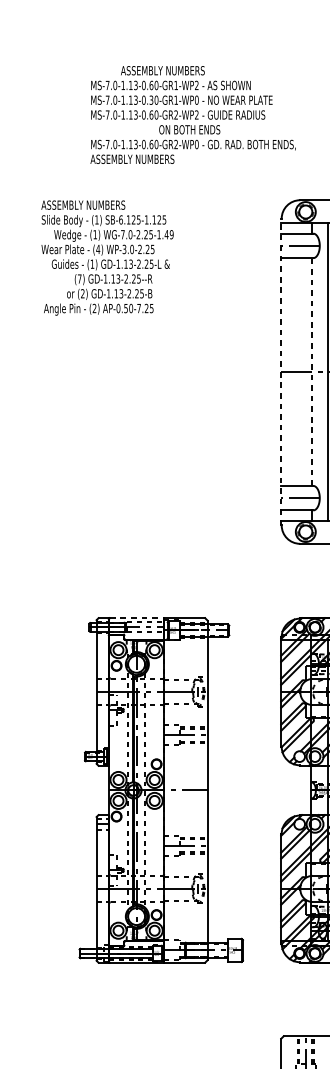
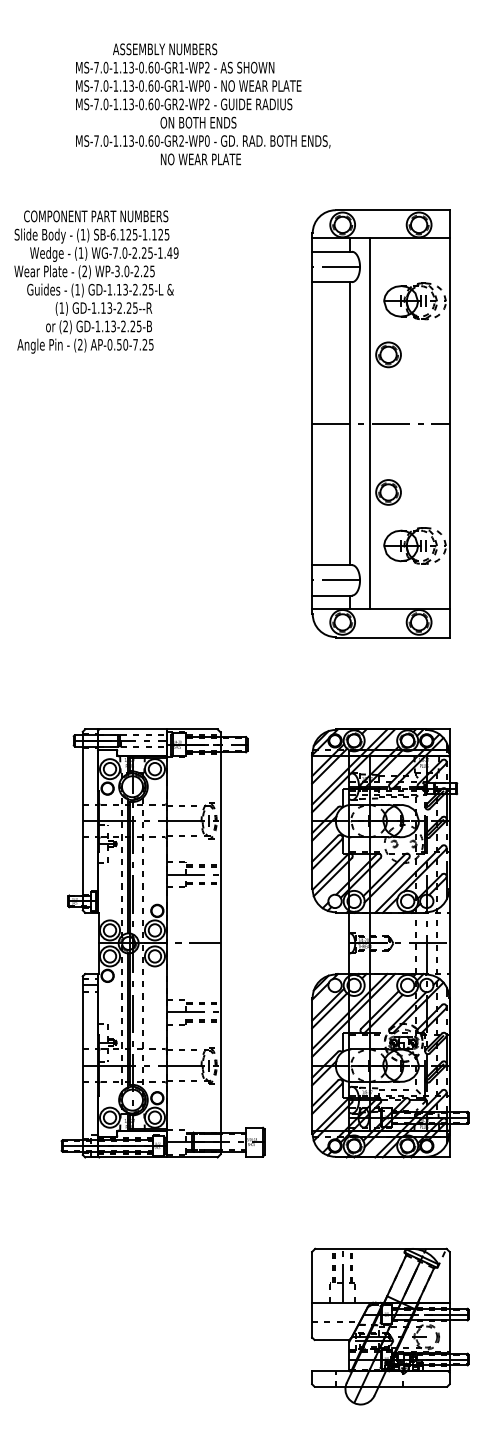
text: (151, 99) -> (150, 85), MS-7.0-1.13-0.30-GR1-WP0 -> MS-7.0-1.13-0.60-GR1-WP0
text: (156, 159) -> (157, 159), ASSEMBLY NUMBERS -> NO WEAR PLATE
text: (103, 205) -> (91, 216), ASSEMBLY NUMBERS -> COMPONENT PART NUMBERS
text: (97, 249) -> (84, 271), (4) -> (2)
text: (79, 278) -> (61, 307), (7) -> (1)
line: (281, 371) -> (312, 423), dashed -> solid
line: (312, 371) -> (350, 423), dashed -> solid
line: (137, 618) -> (133, 729), dashed -> solid

